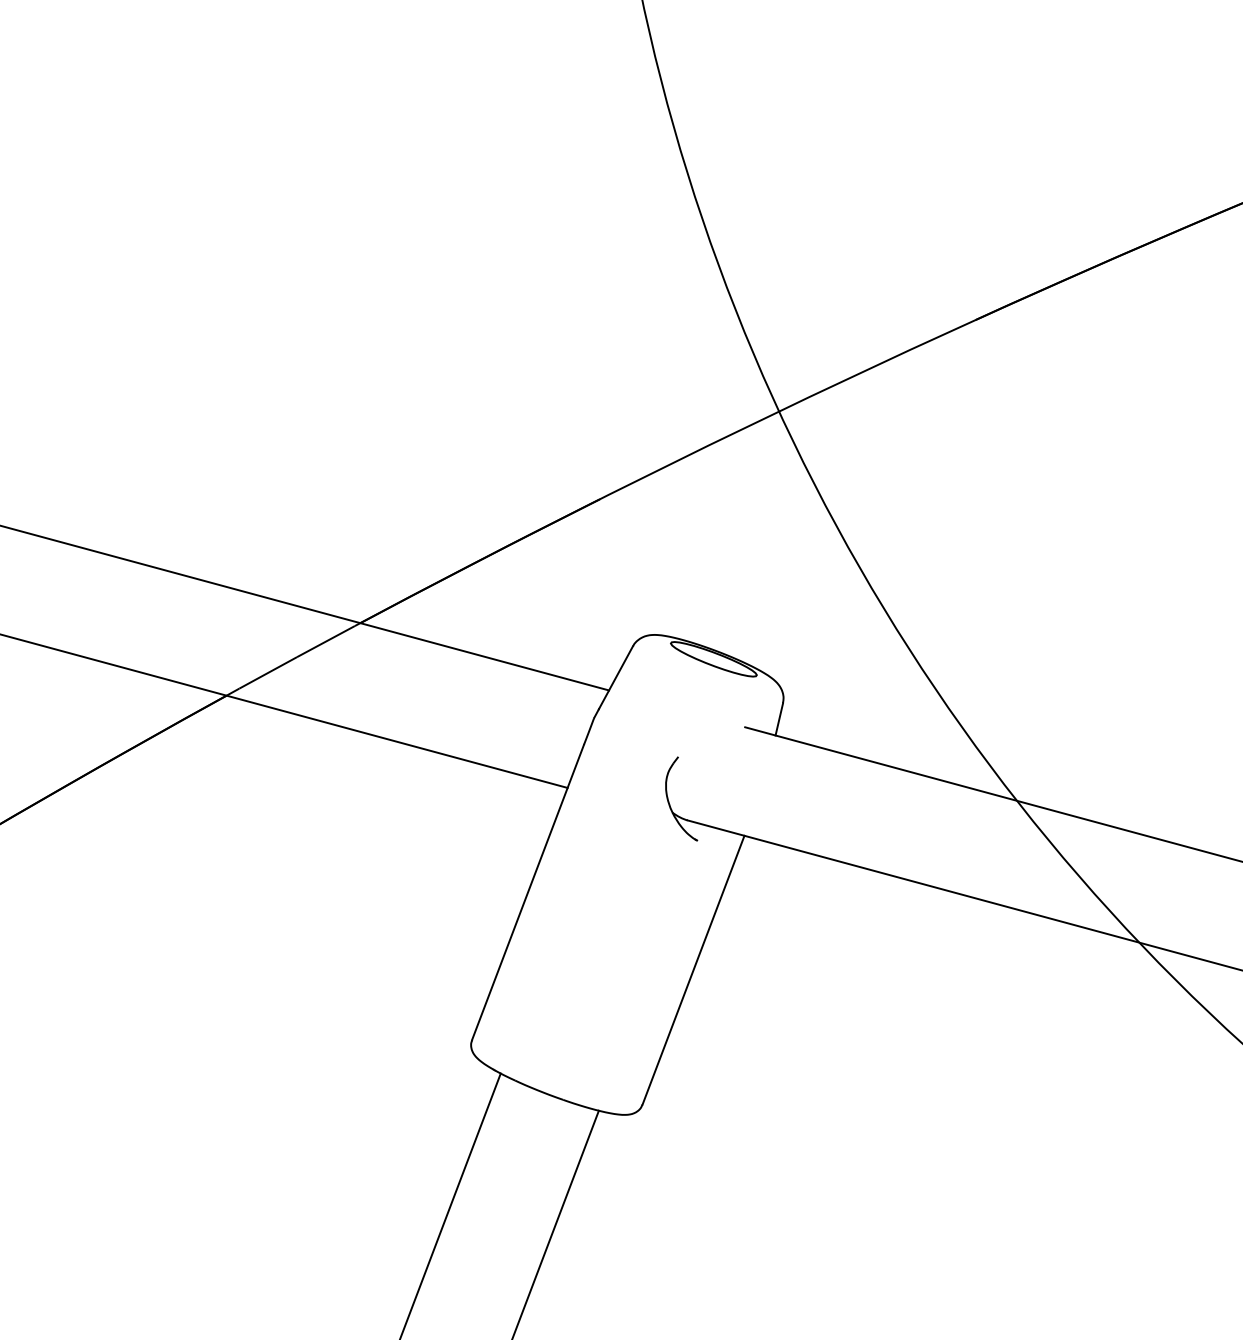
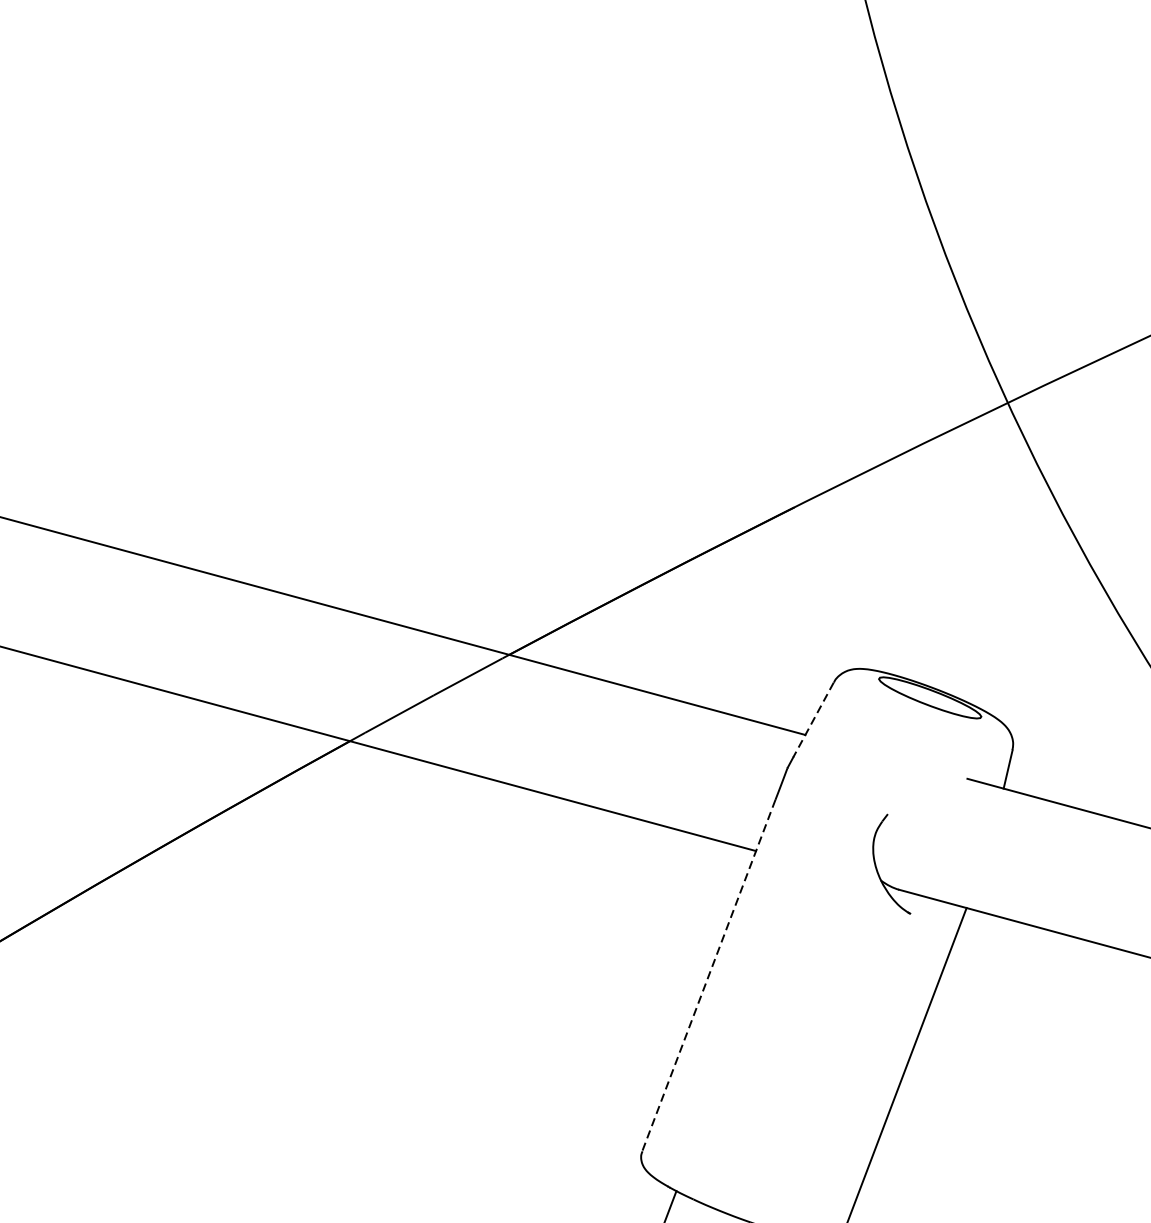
line: (615, 677) -> (813, 719), solid -> dashed
line: (528, 892) -> (709, 975), solid -> dashed

